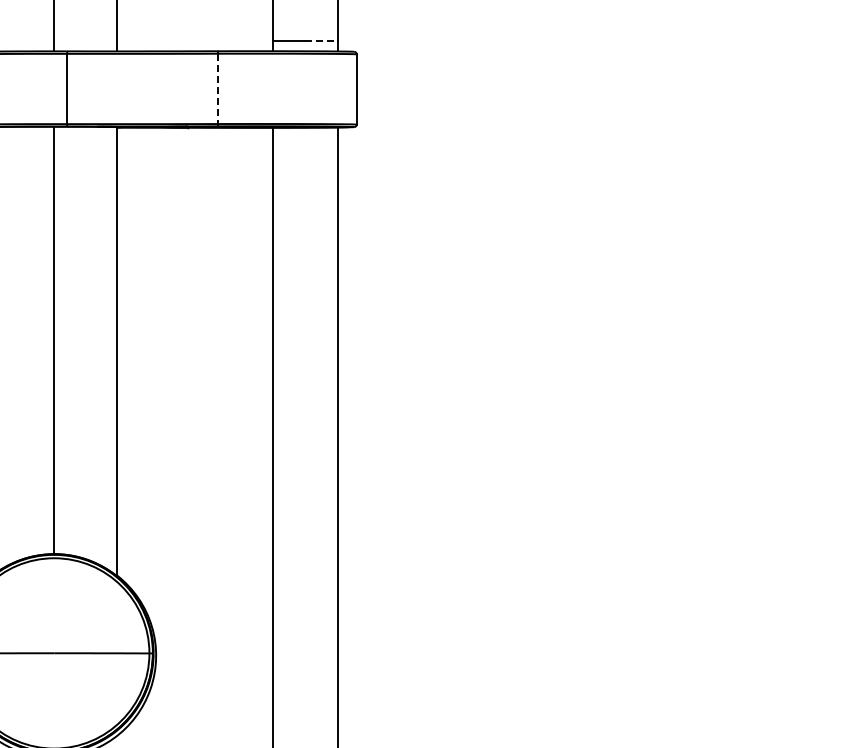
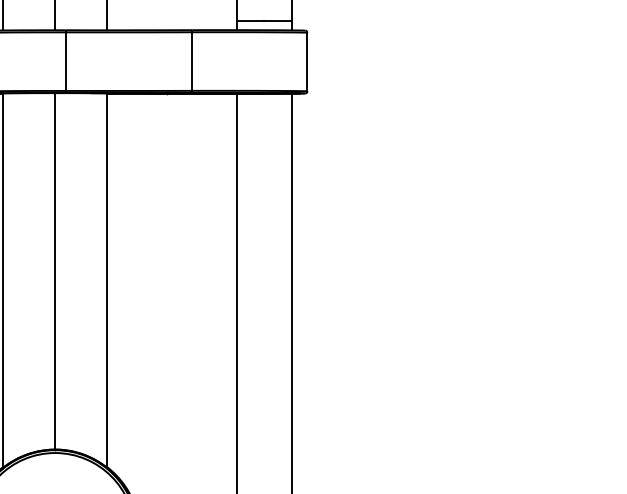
line: (322, 40) -> (278, 21), dashed -> solid
line: (217, 89) -> (191, 62), dashed -> solid

